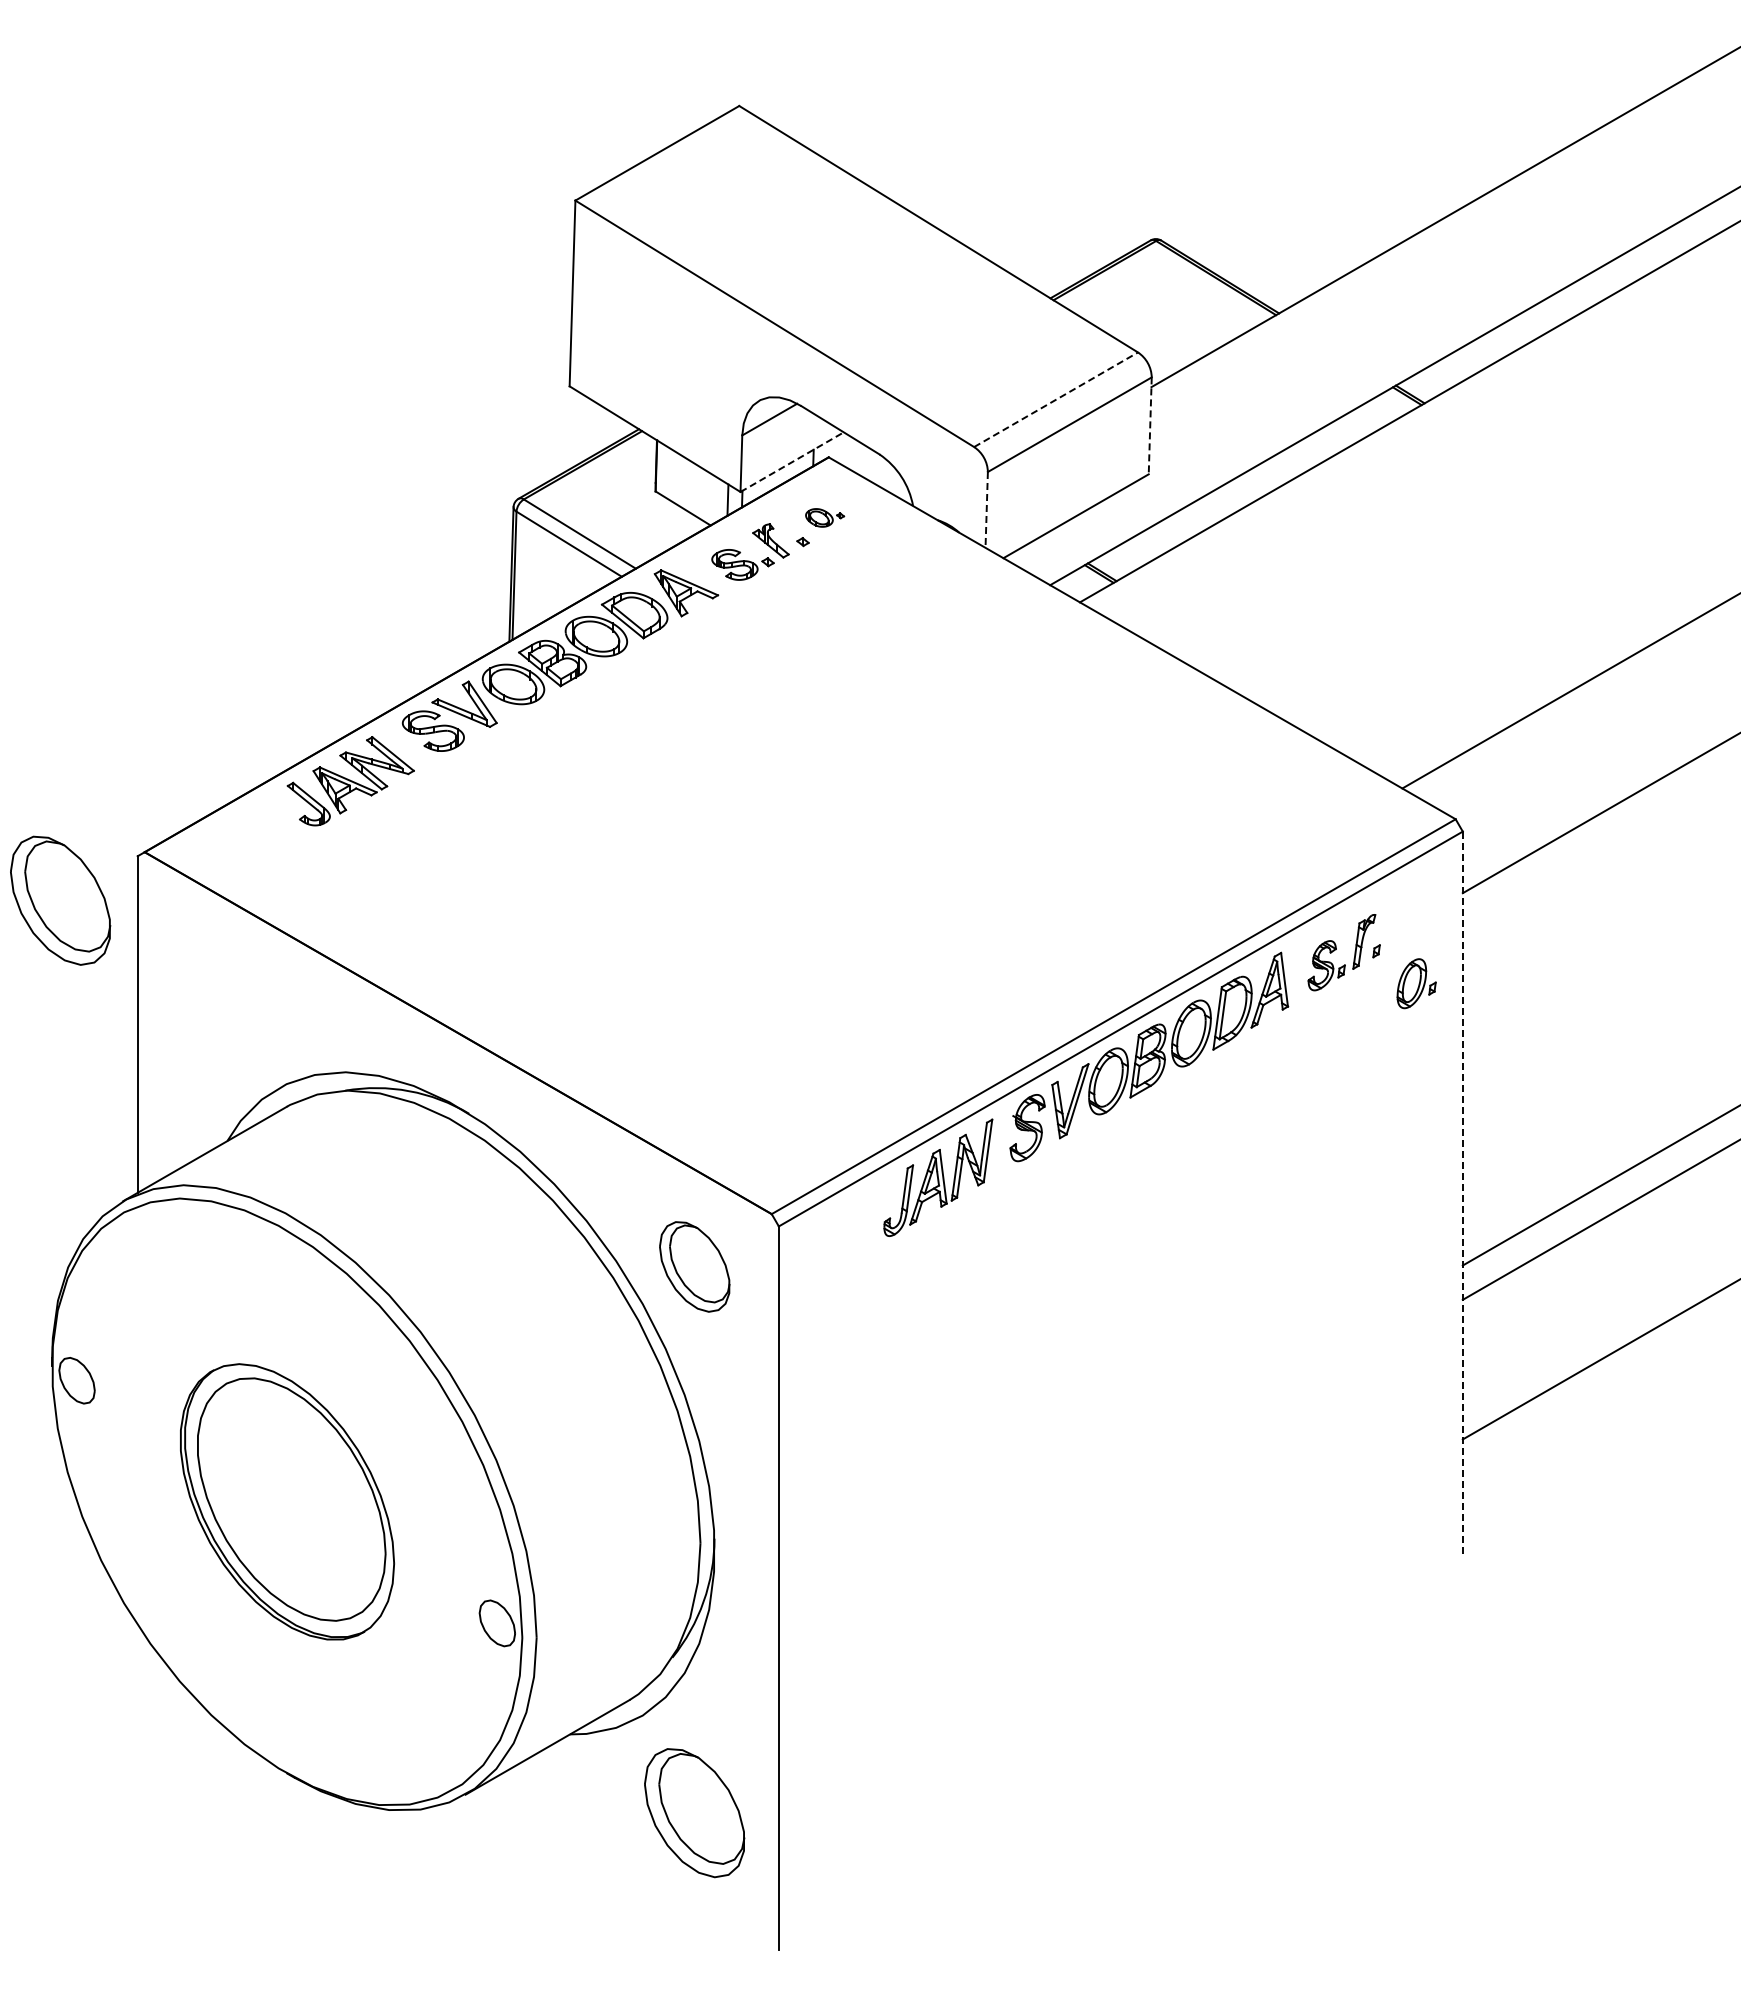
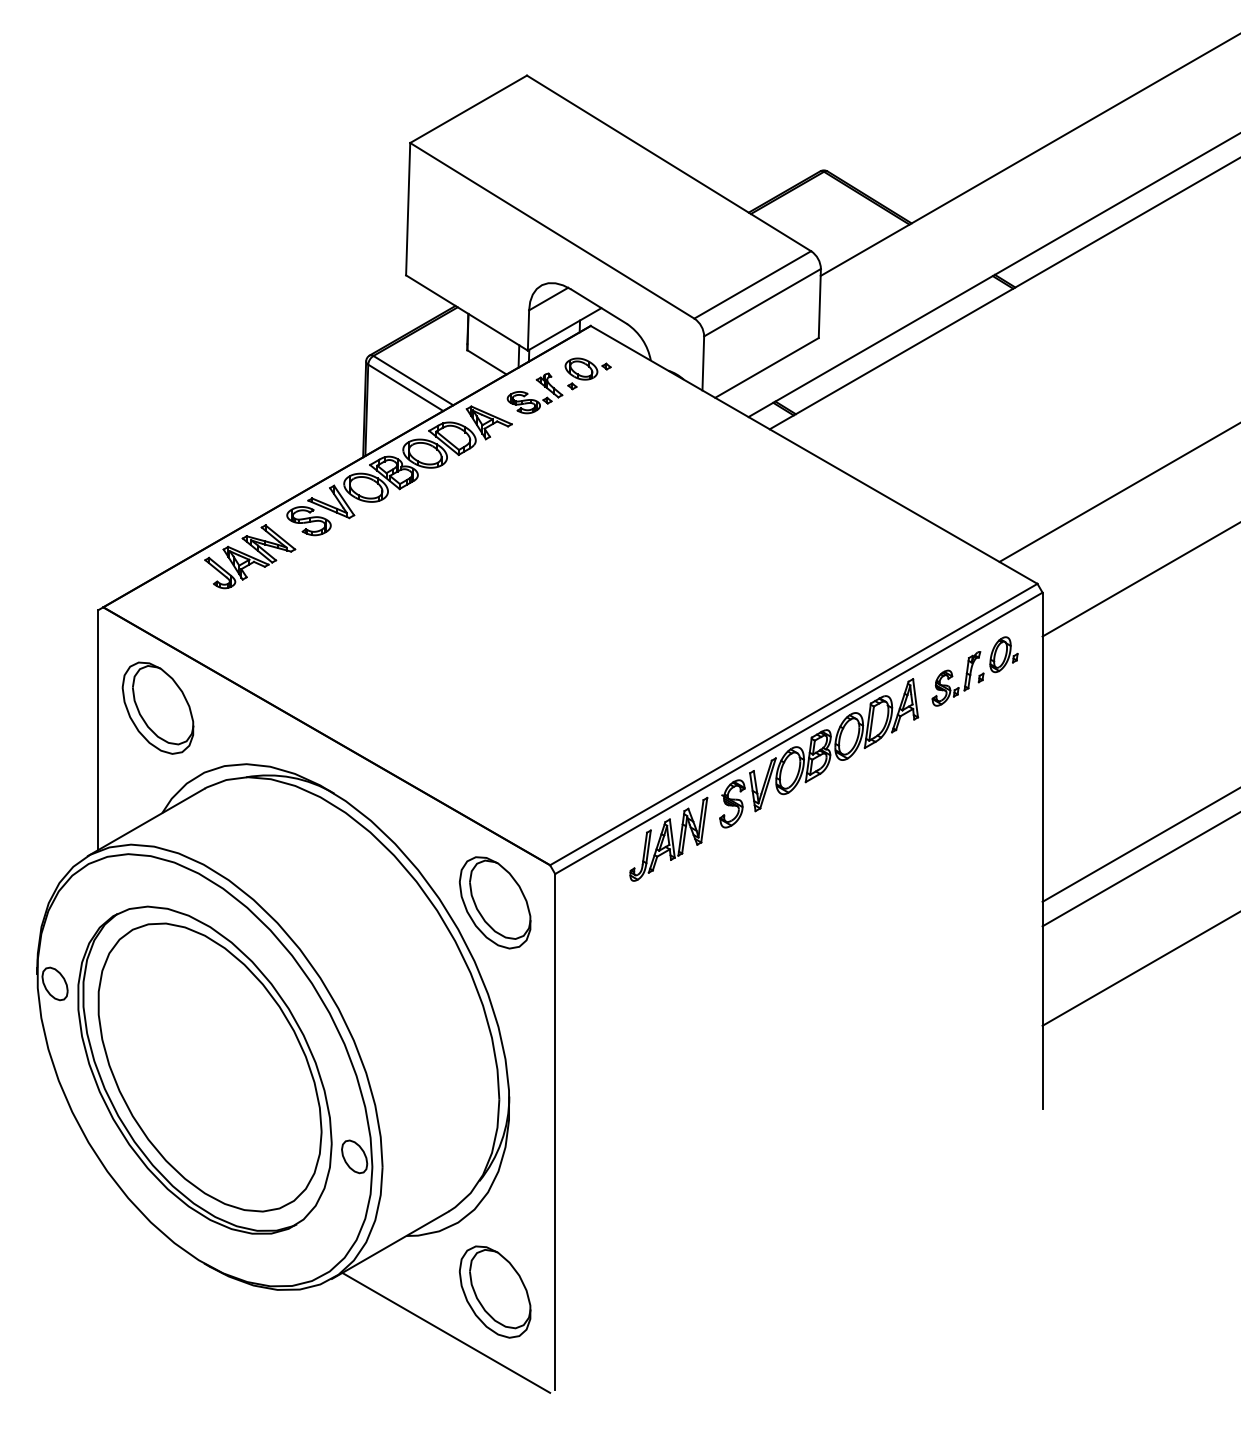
line: (1056, 399) -> (753, 284), dashed -> solid
line: (1150, 426) -> (820, 303), dashed -> solid
line: (792, 462) -> (564, 329), dashed -> solid
line: (986, 509) -> (703, 363), dashed -> solid
part: (824, 517) -> (587, 368), size x1.67
part: (60, 900) -> (158, 708), moved
part: (1416, 983) -> (1003, 654), moved
line: (1462, 1193) -> (1042, 850), dashed -> solid
part: (694, 1266) -> (495, 902), size x1.43
part: (287, 1501) -> (205, 1070), size x1.67
line: (625, 1870) -> (445, 1332), added

